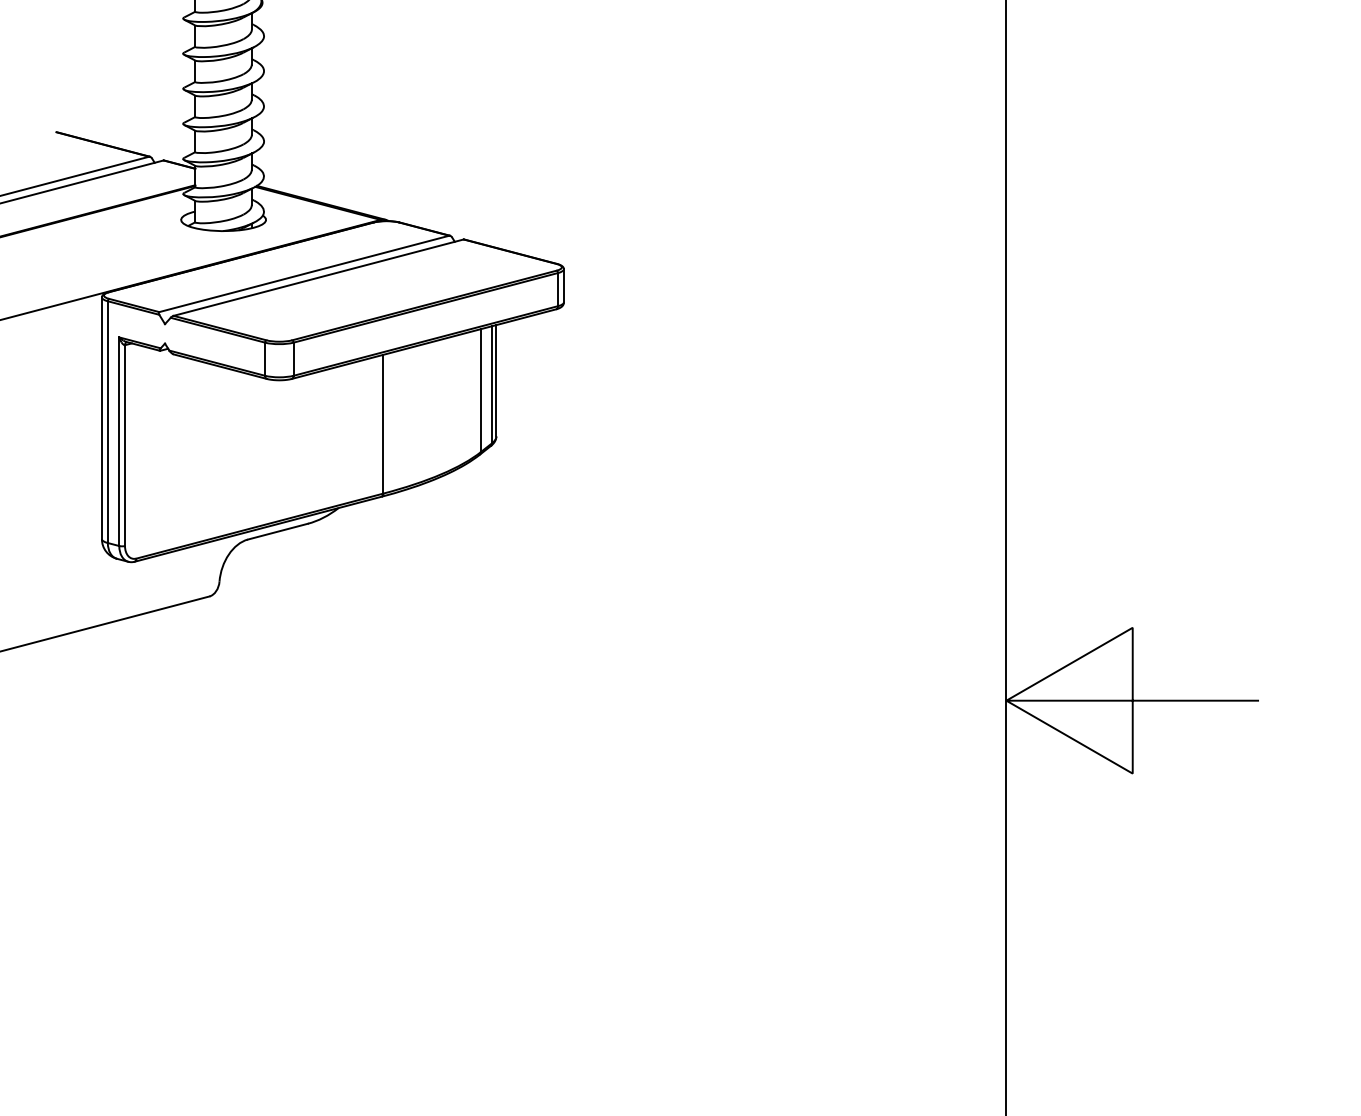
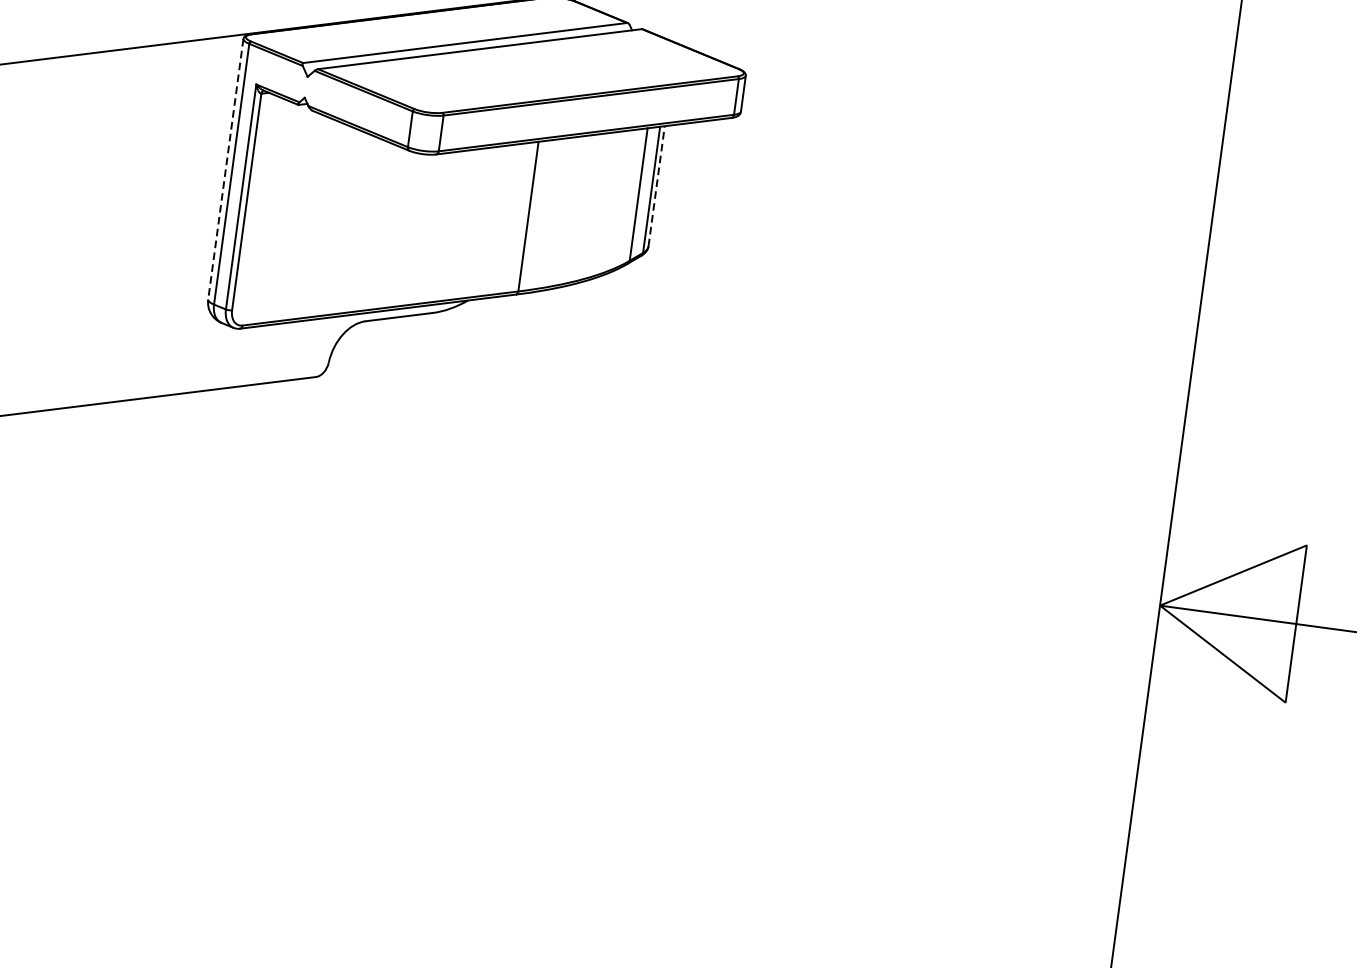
line: (496, 380) -> (656, 185), solid -> dashed
line: (101, 418) -> (225, 169), solid -> dashed

